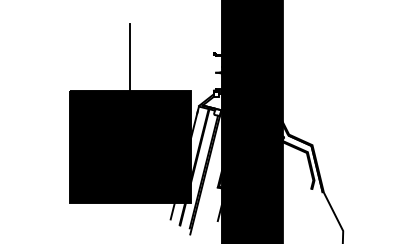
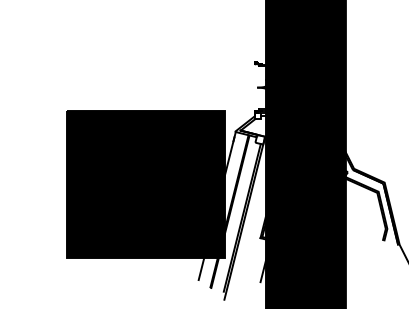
line: (130, 56) -> (145, 66), removed

